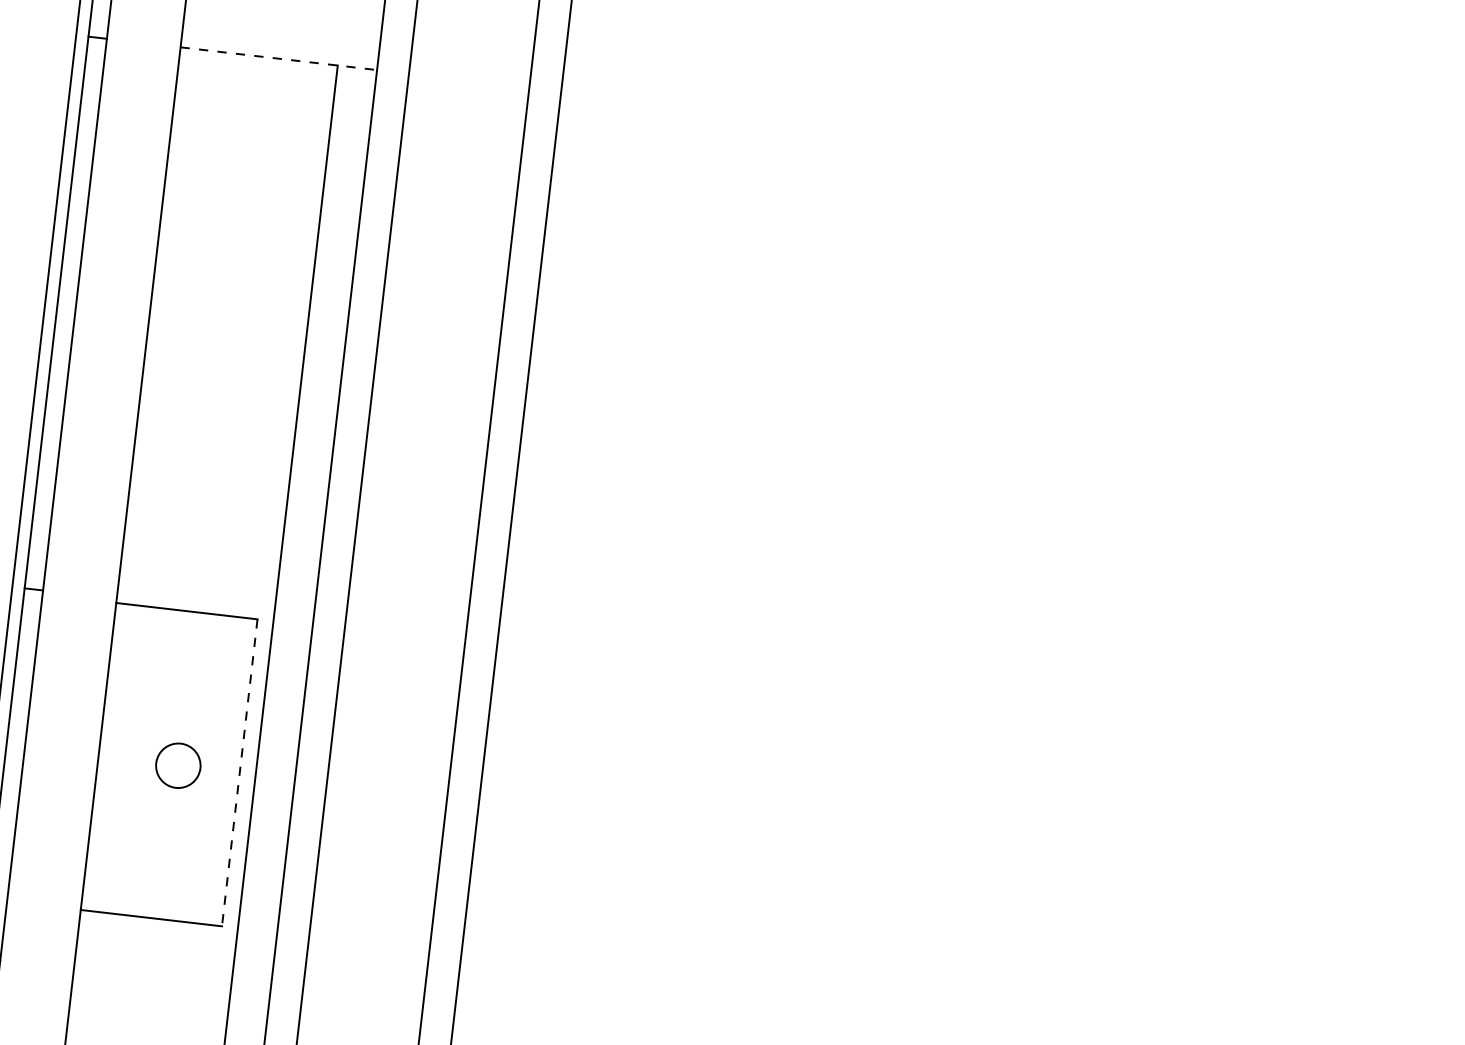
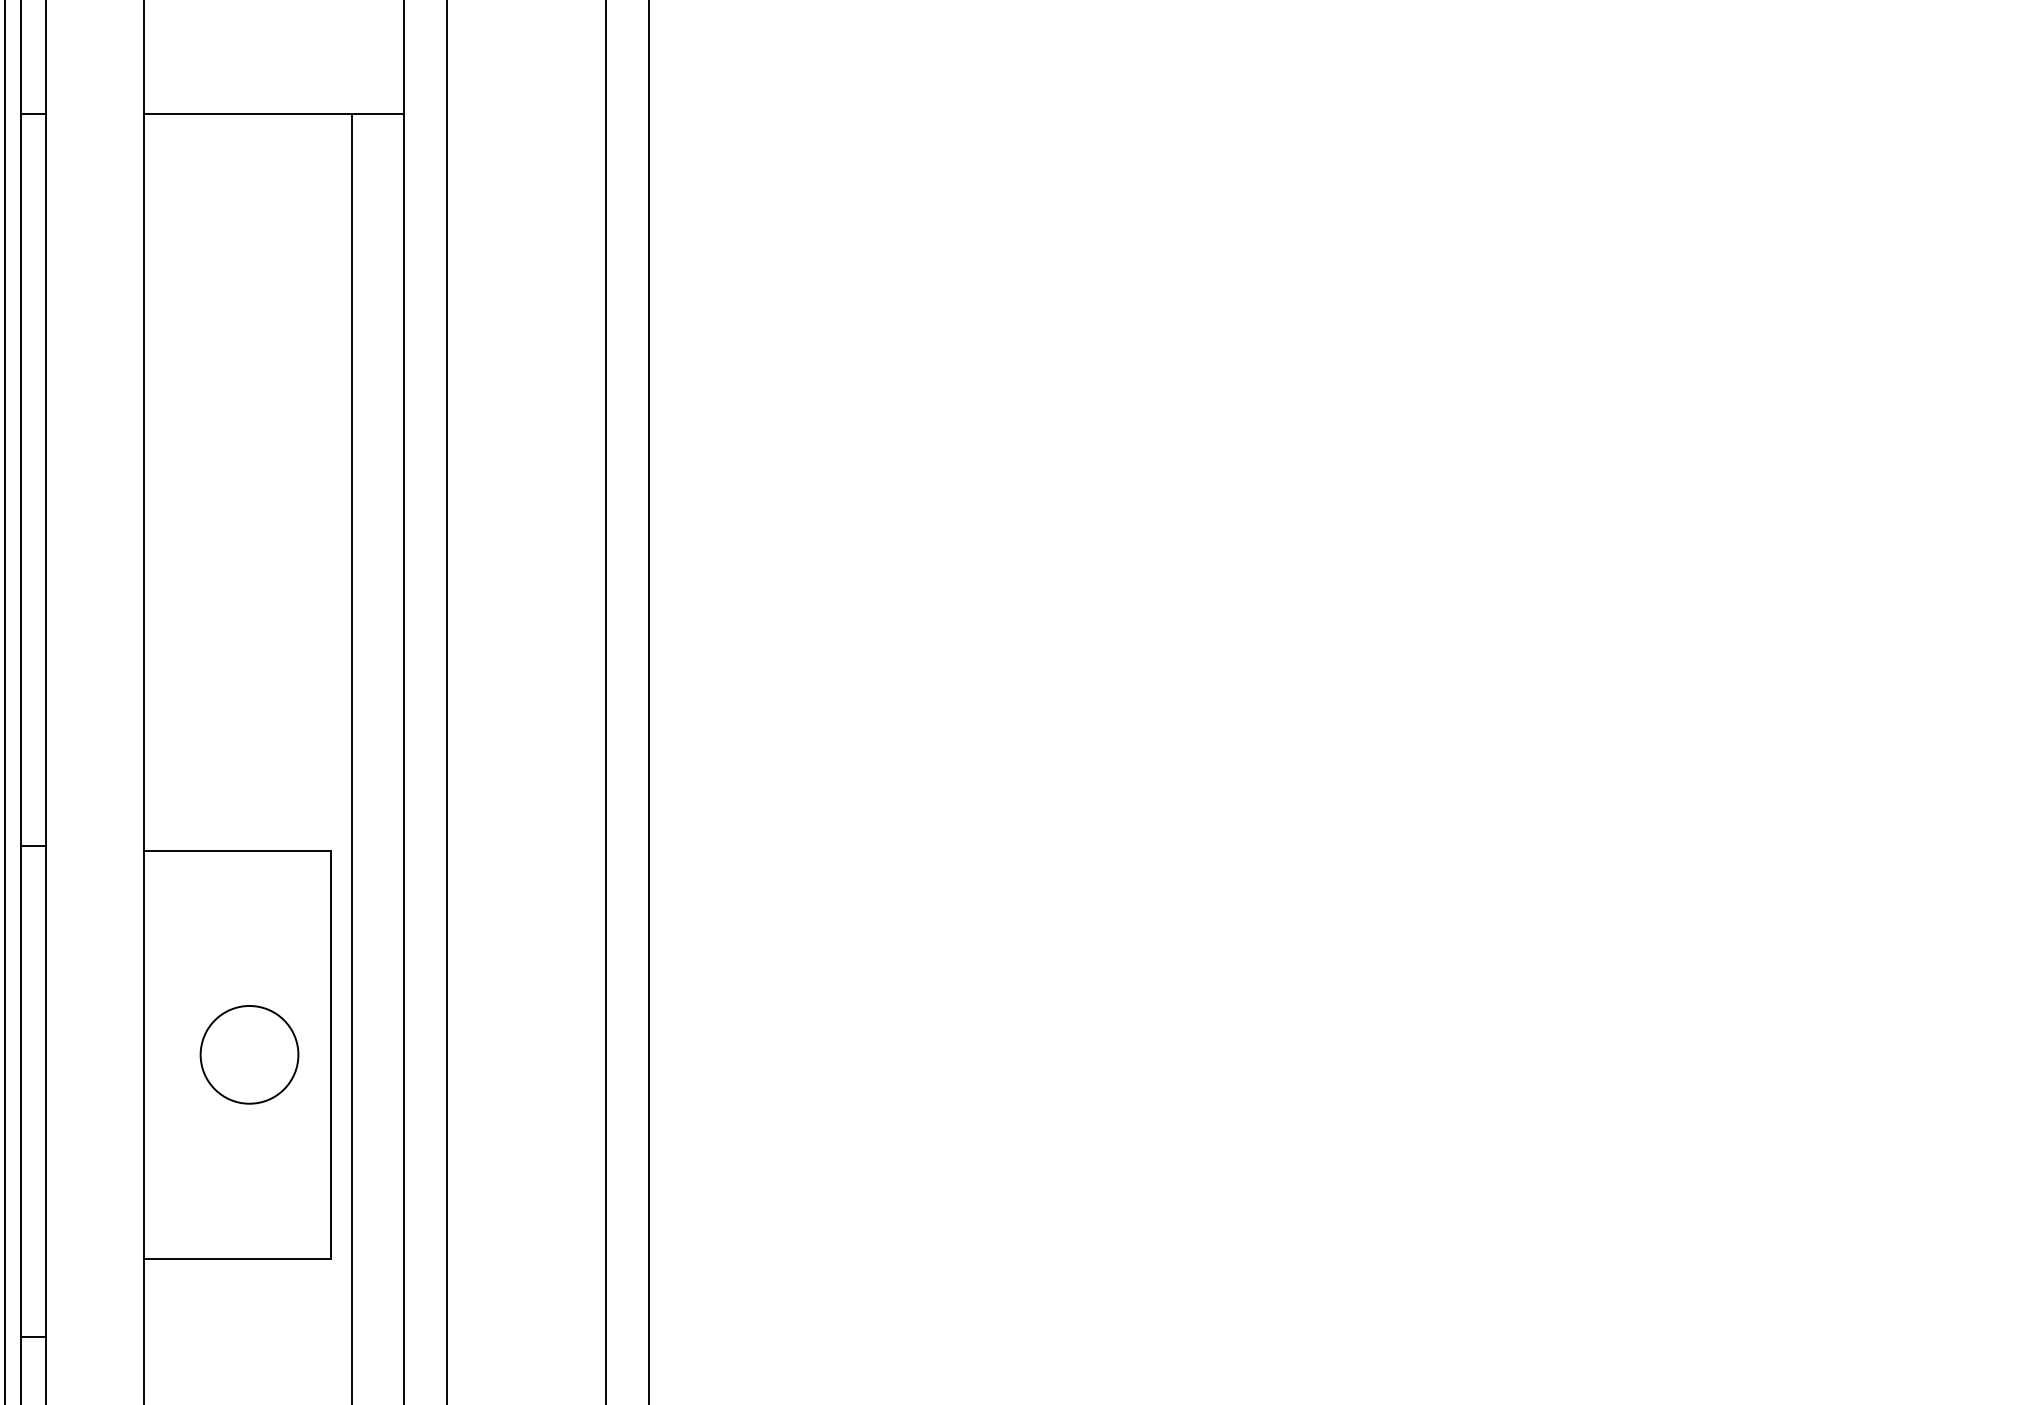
line: (279, 58) -> (274, 113), dashed -> solid
circle: (178, 765) -> (249, 1054), size x1.67
line: (240, 772) -> (331, 1054), dashed -> solid

